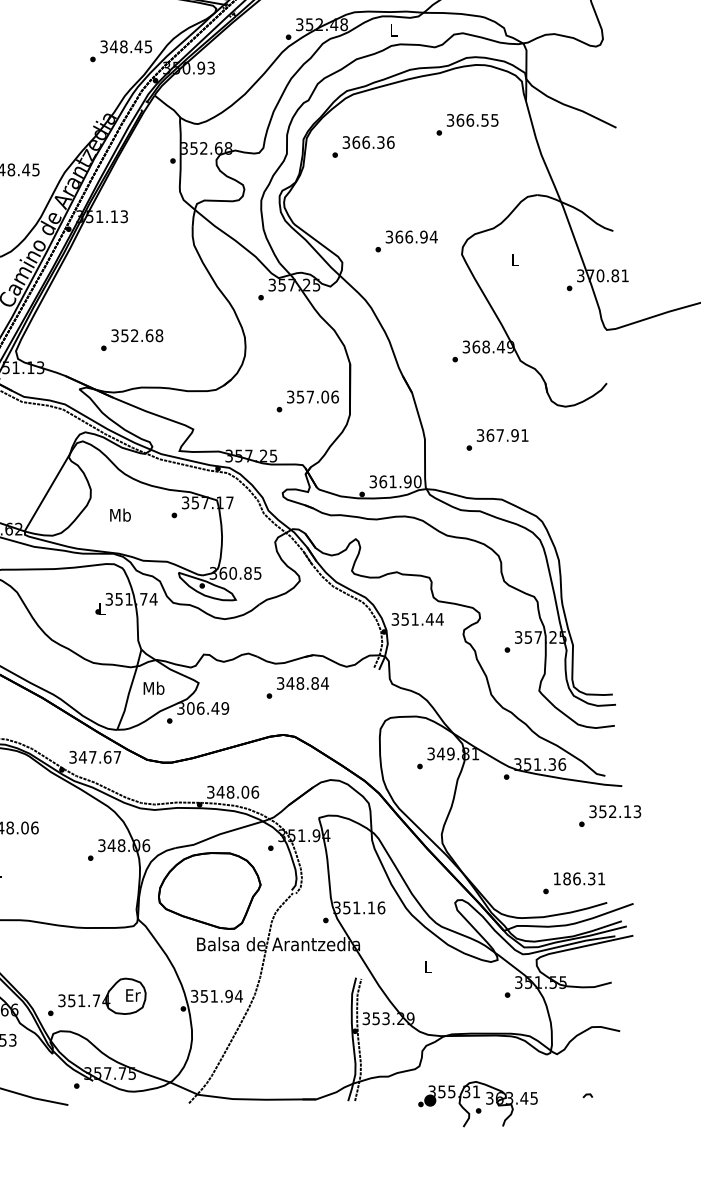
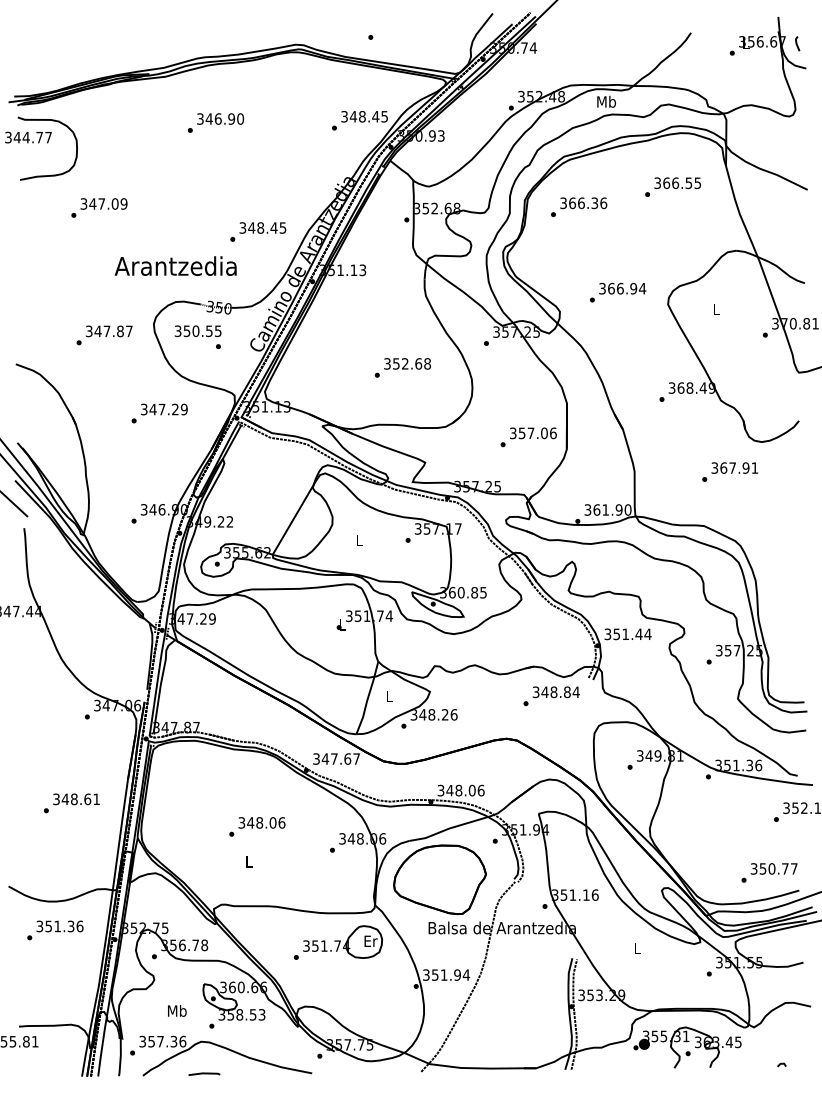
text: (393, 29) -> (606, 101), L -> Mb
text: (131, 339) -> (402, 367), moved
text: (497, 439) -> (730, 471), moved
text: (120, 515) -> (359, 540), Mb -> L
text: (153, 688) -> (389, 696), Mb -> L
text: (297, 688) -> (551, 696), moved
text: (208, 708) -> (438, 714), 306.49 -> 348.26
text: (578, 878) -> (773, 868), 186.31 -> 350.77
part: (97, 996) -> (338, 942), moved
part: (477, 1104) -> (687, 1047), moved

